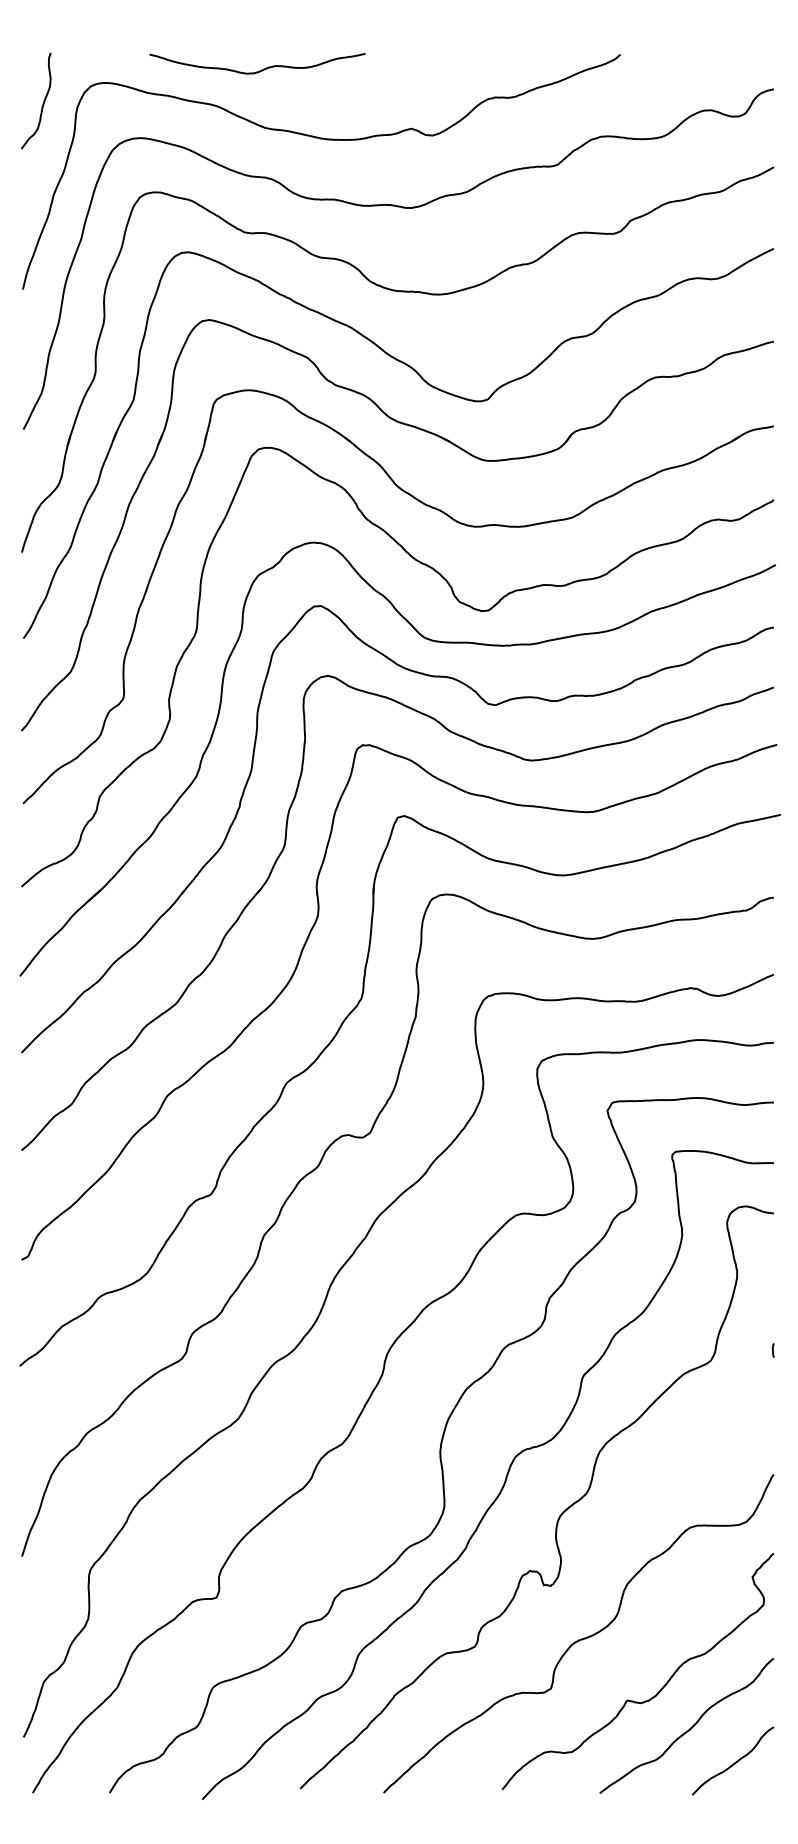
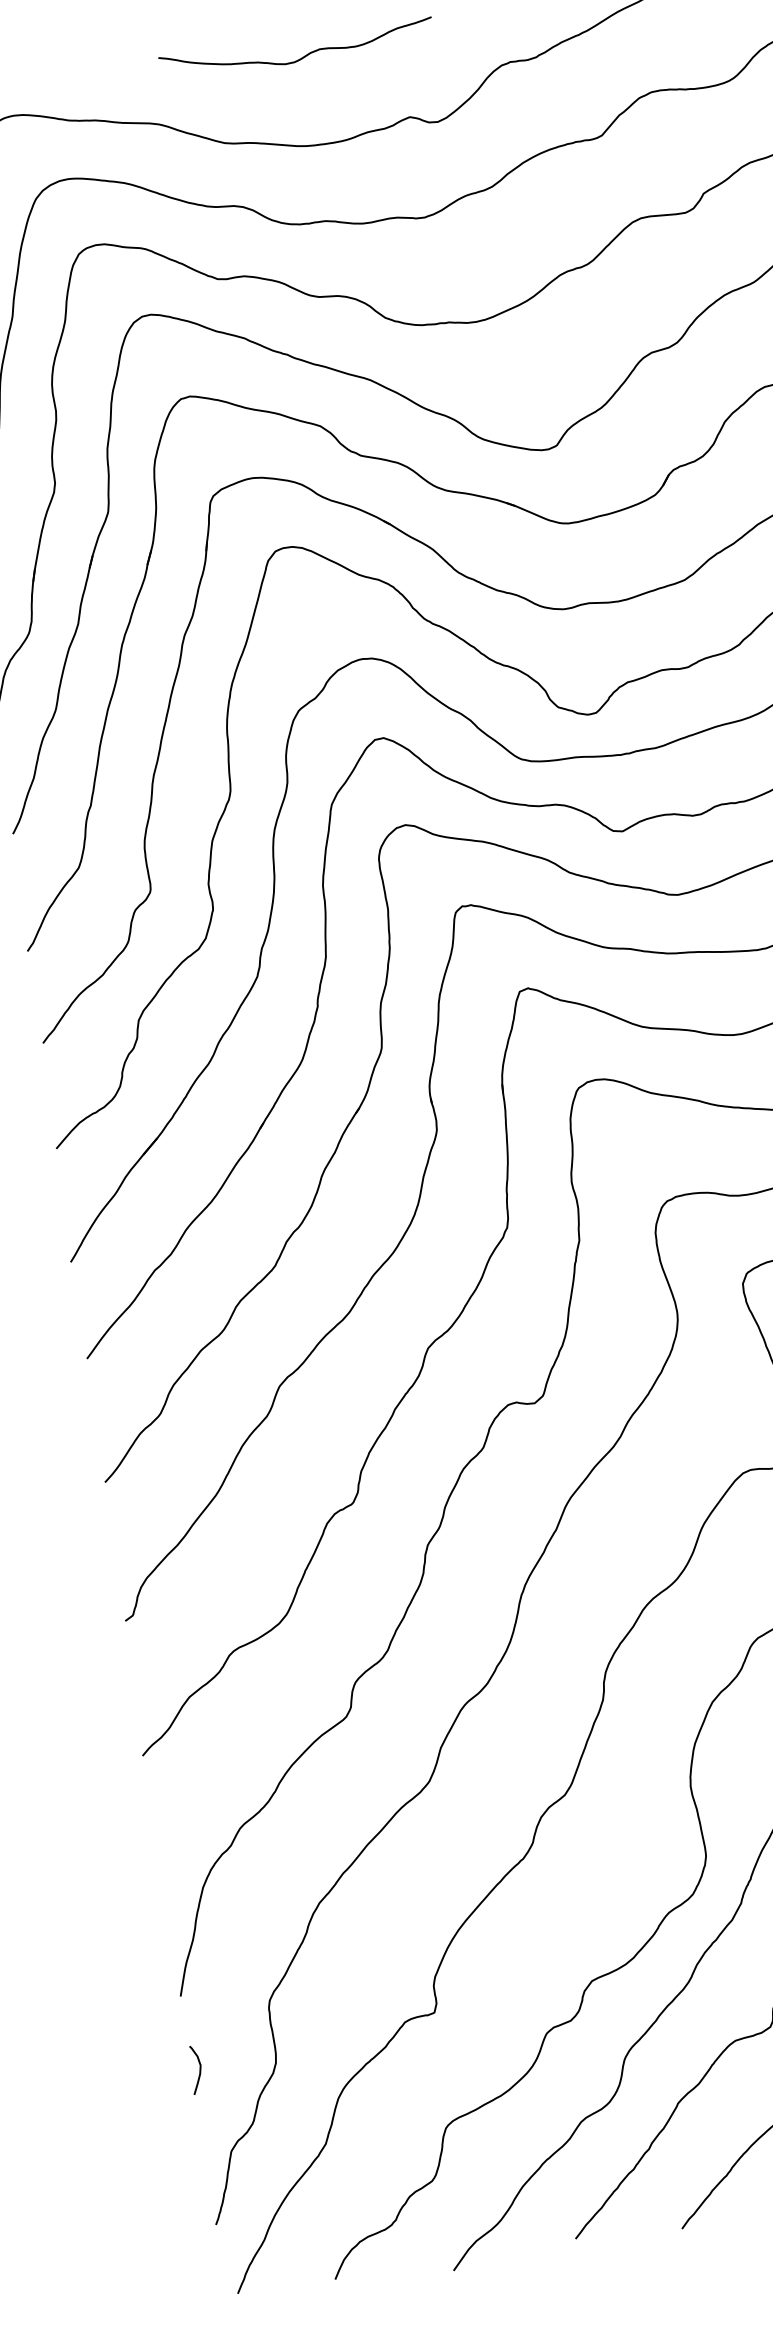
curve: (261, 69) -> (302, 56), moved
curve: (27, 1617) -> (198, 2072), added

